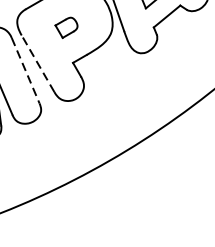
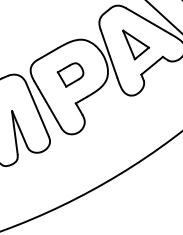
part: (66, 27) -> (70, 74), size x1.43
line: (38, 62) -> (47, 103), dashed -> solid
line: (25, 70) -> (37, 109), dashed -> solid

